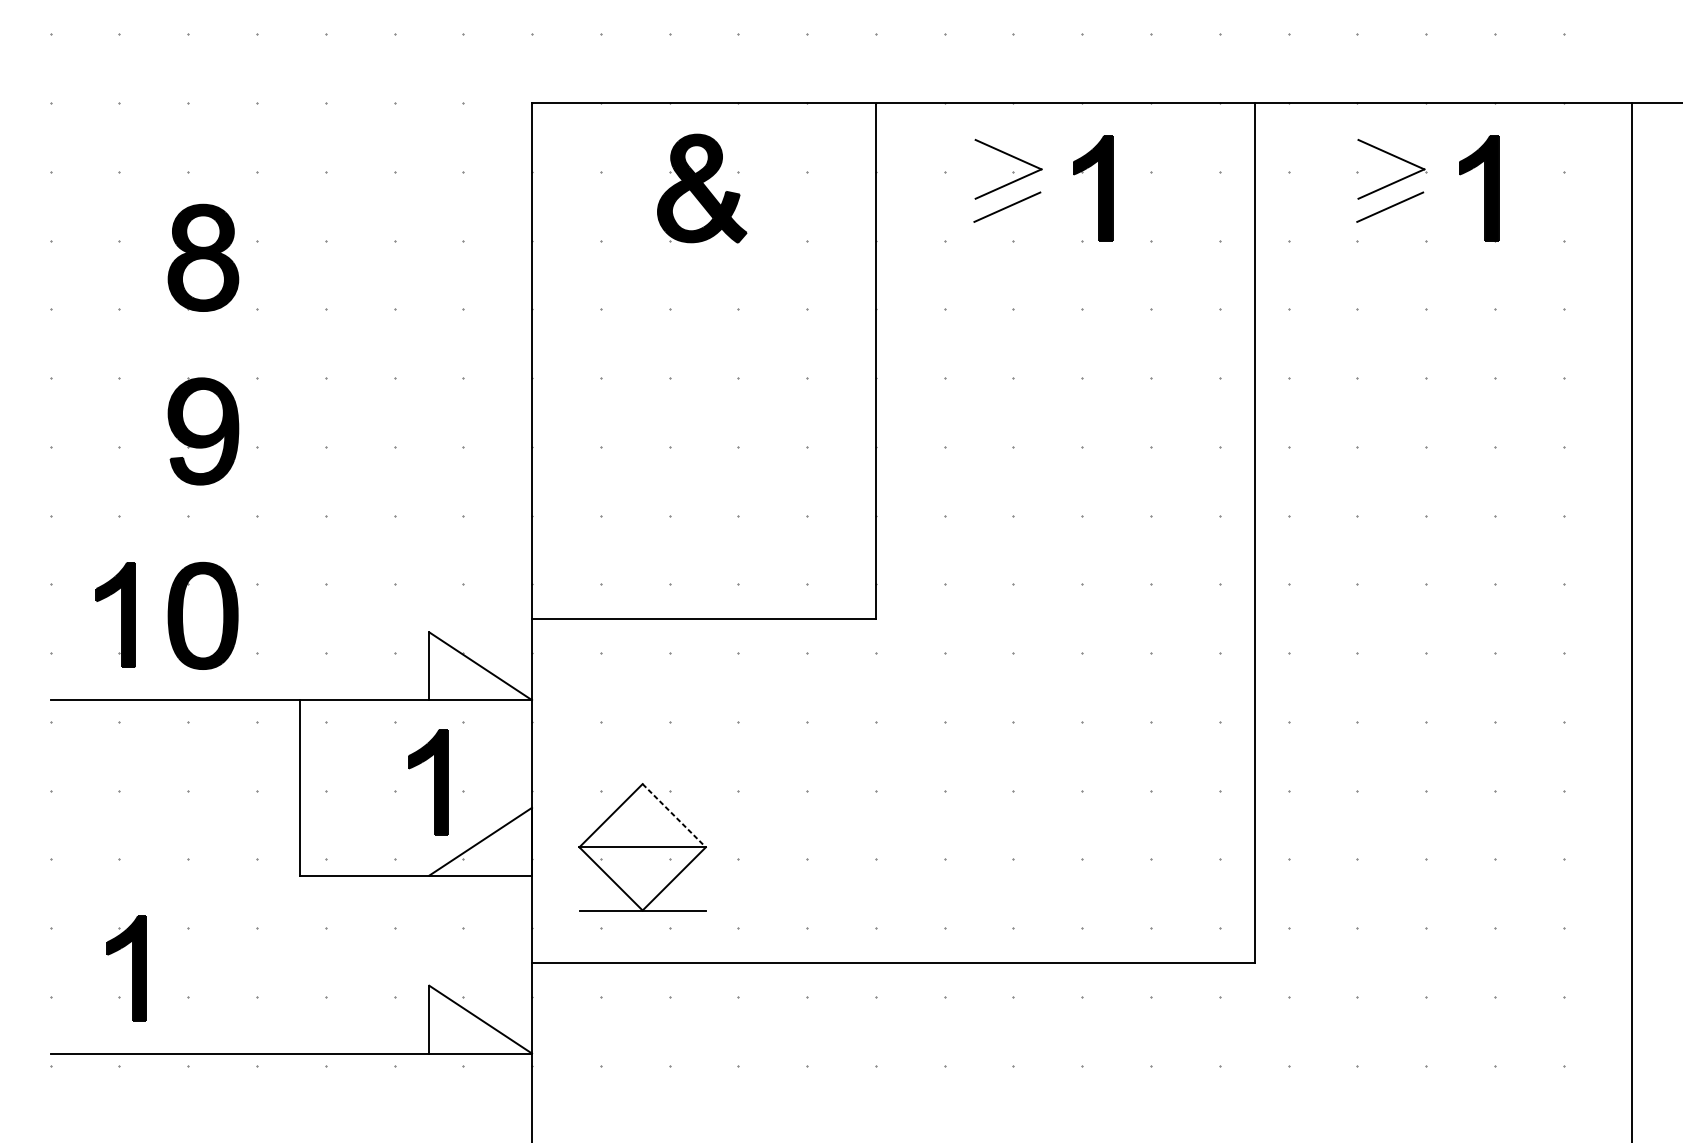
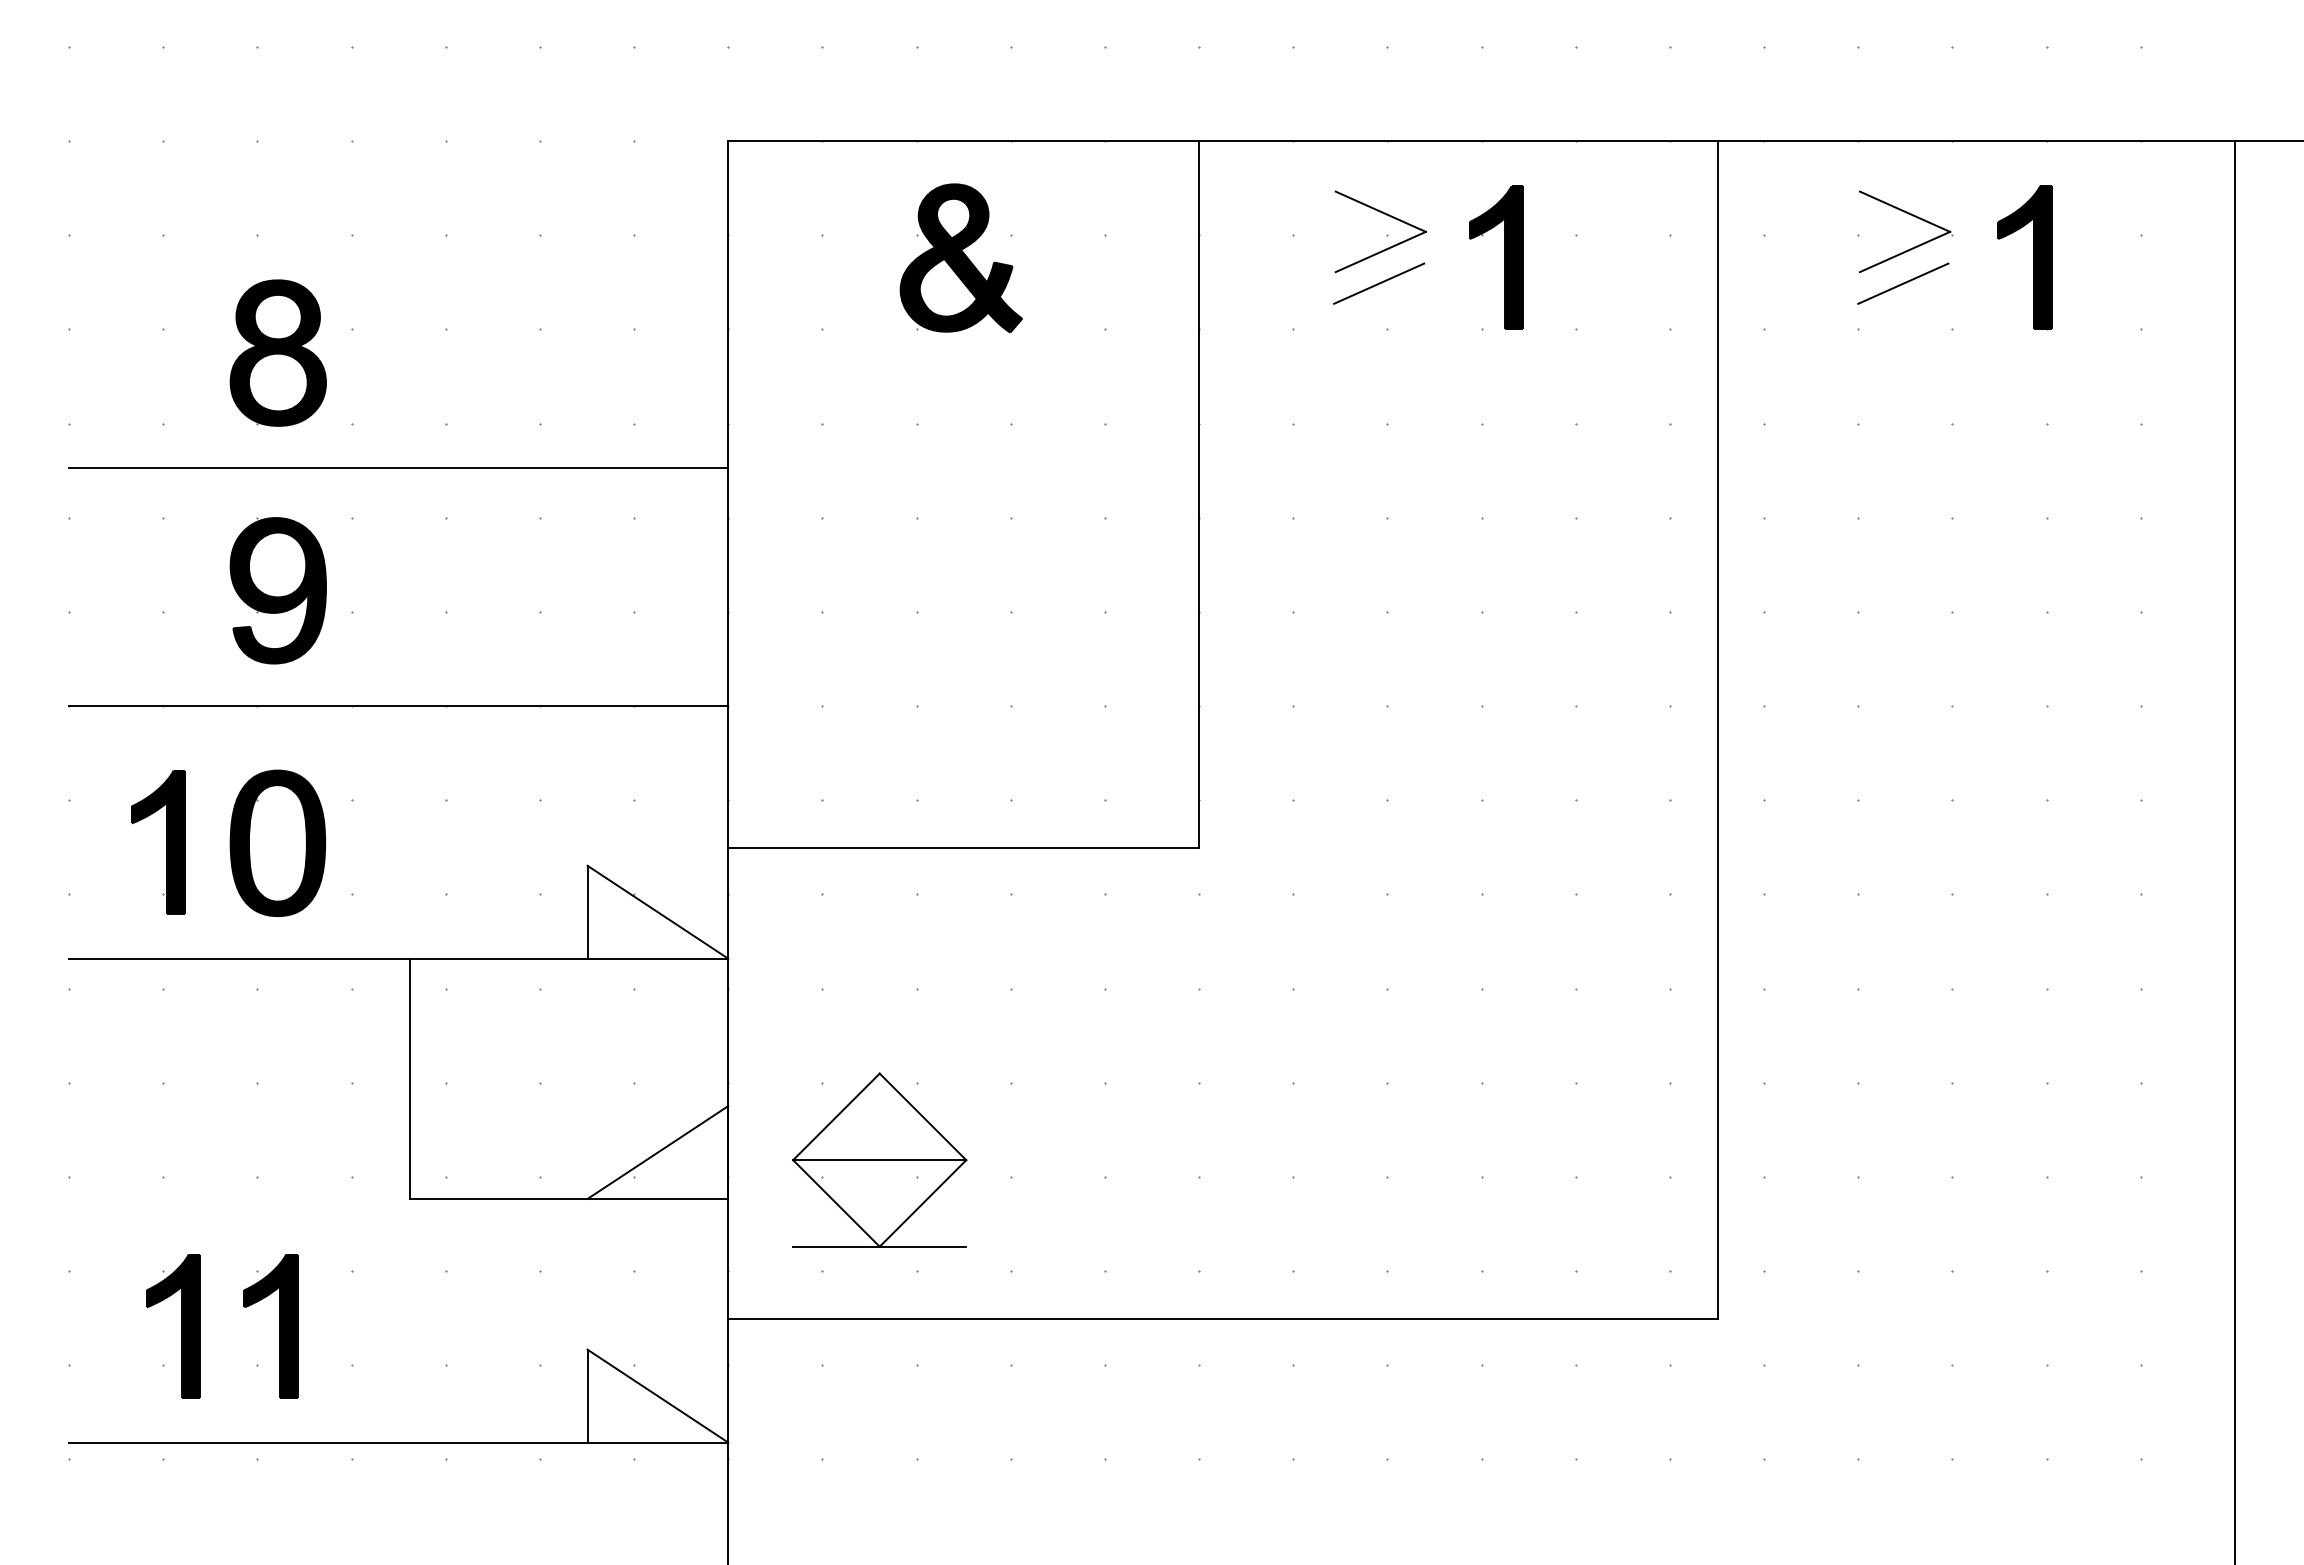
line: (291, 342) -> (398, 468), added
line: (291, 515) -> (398, 706), added
part: (434, 782) -> (279, 1326), moved
line: (674, 816) -> (923, 1117), dashed -> solid

